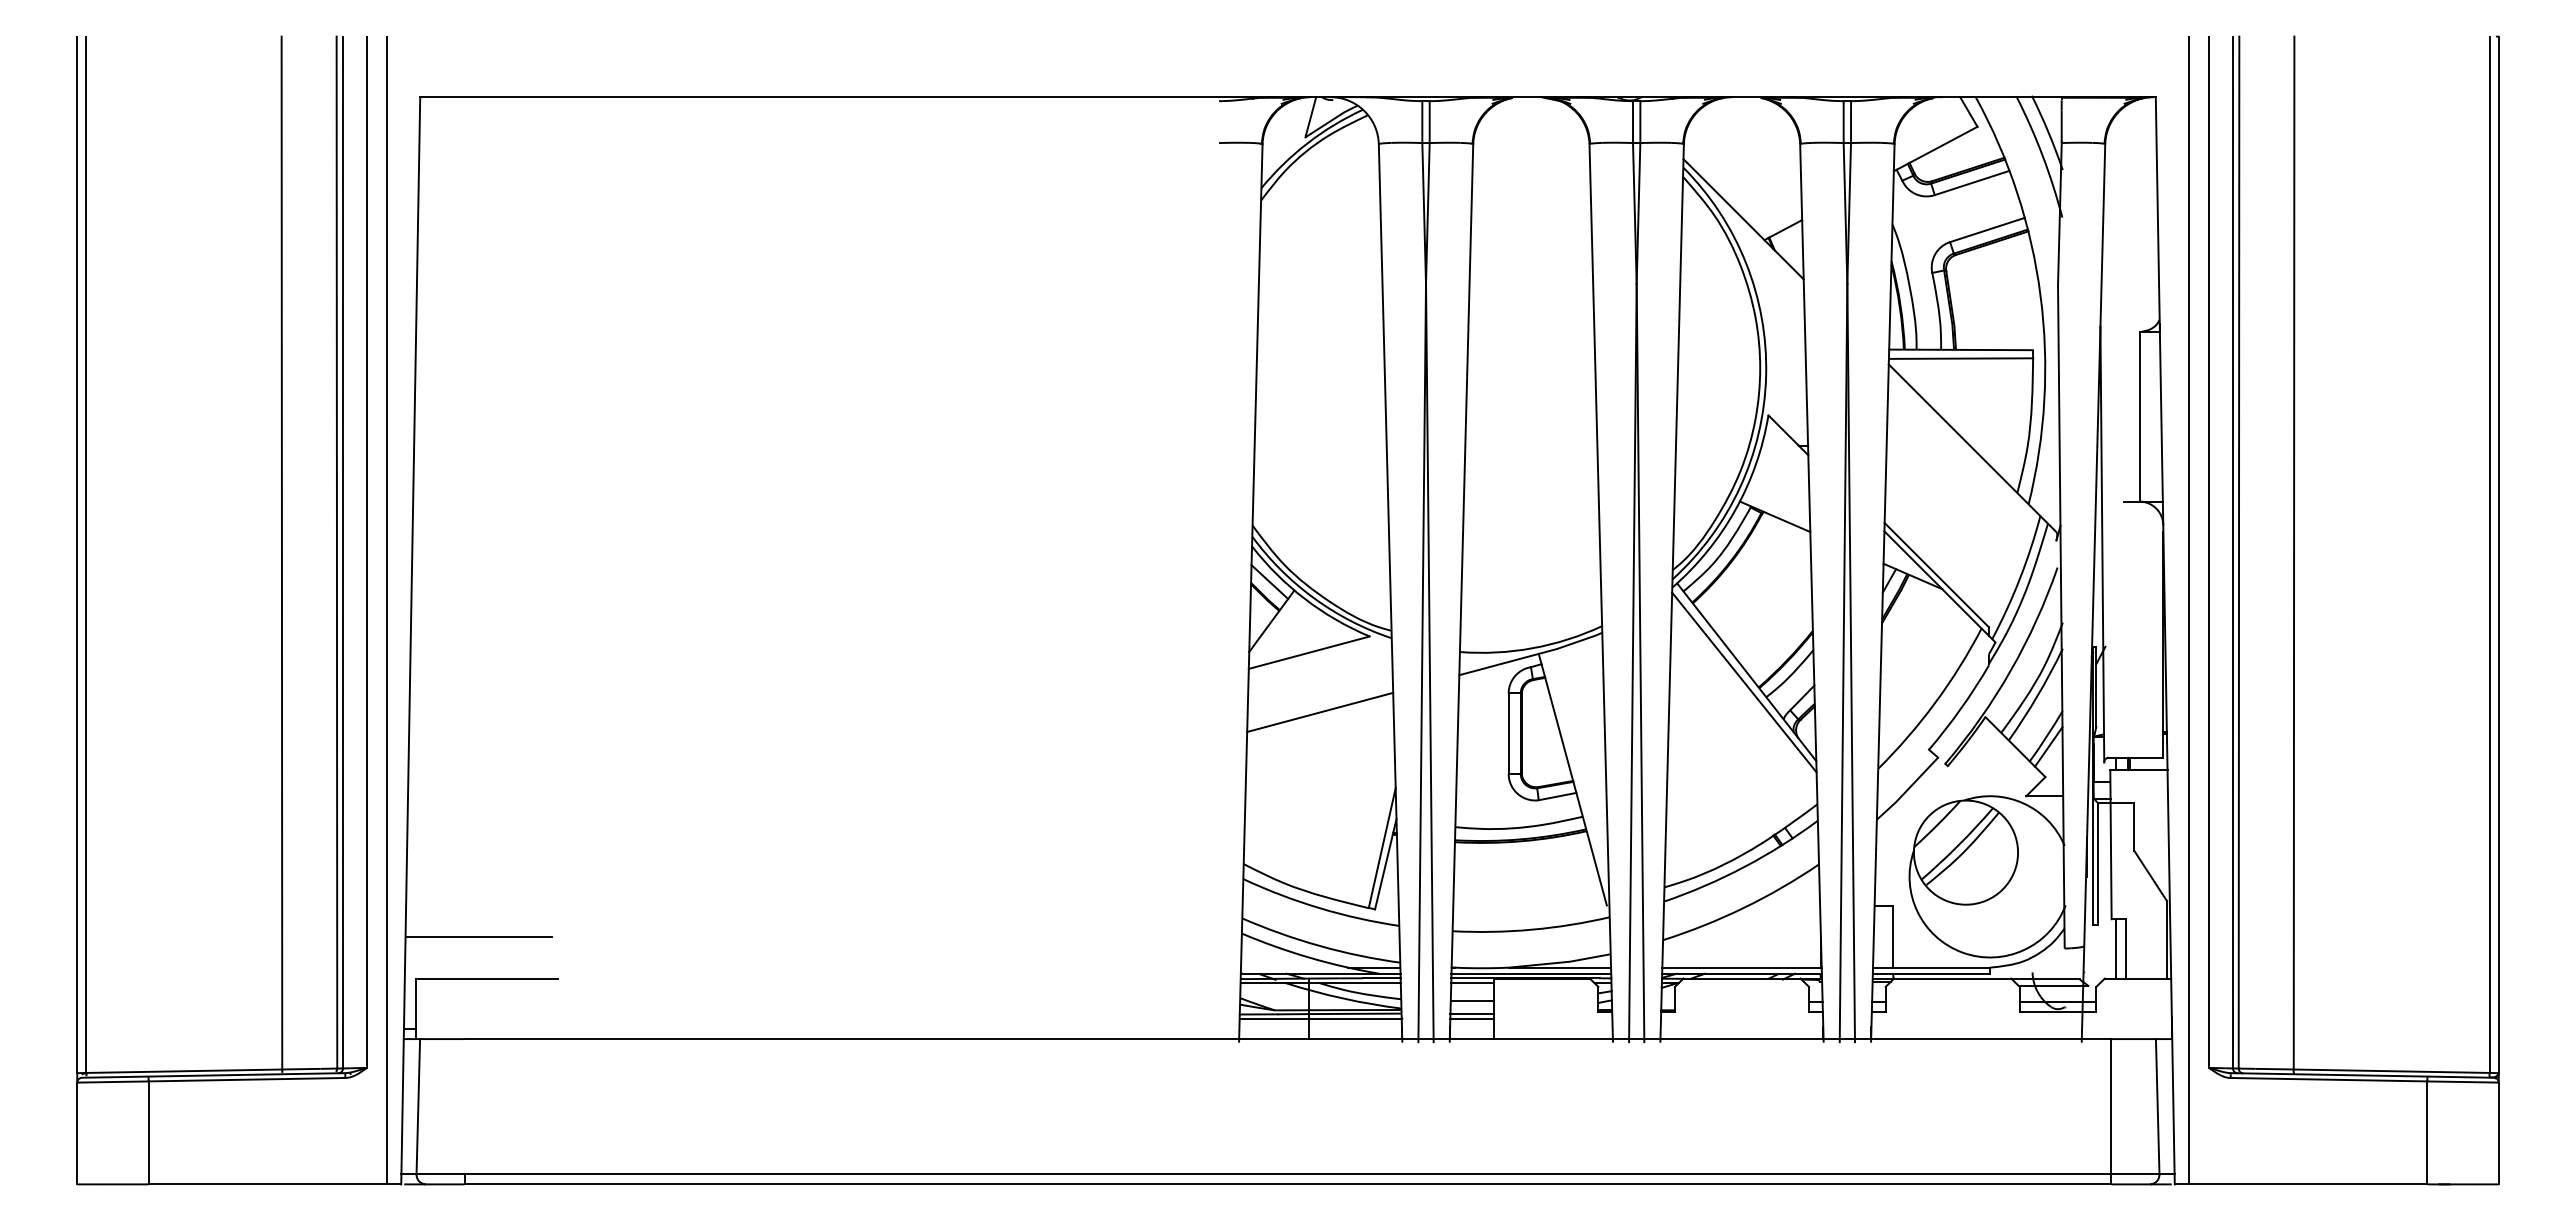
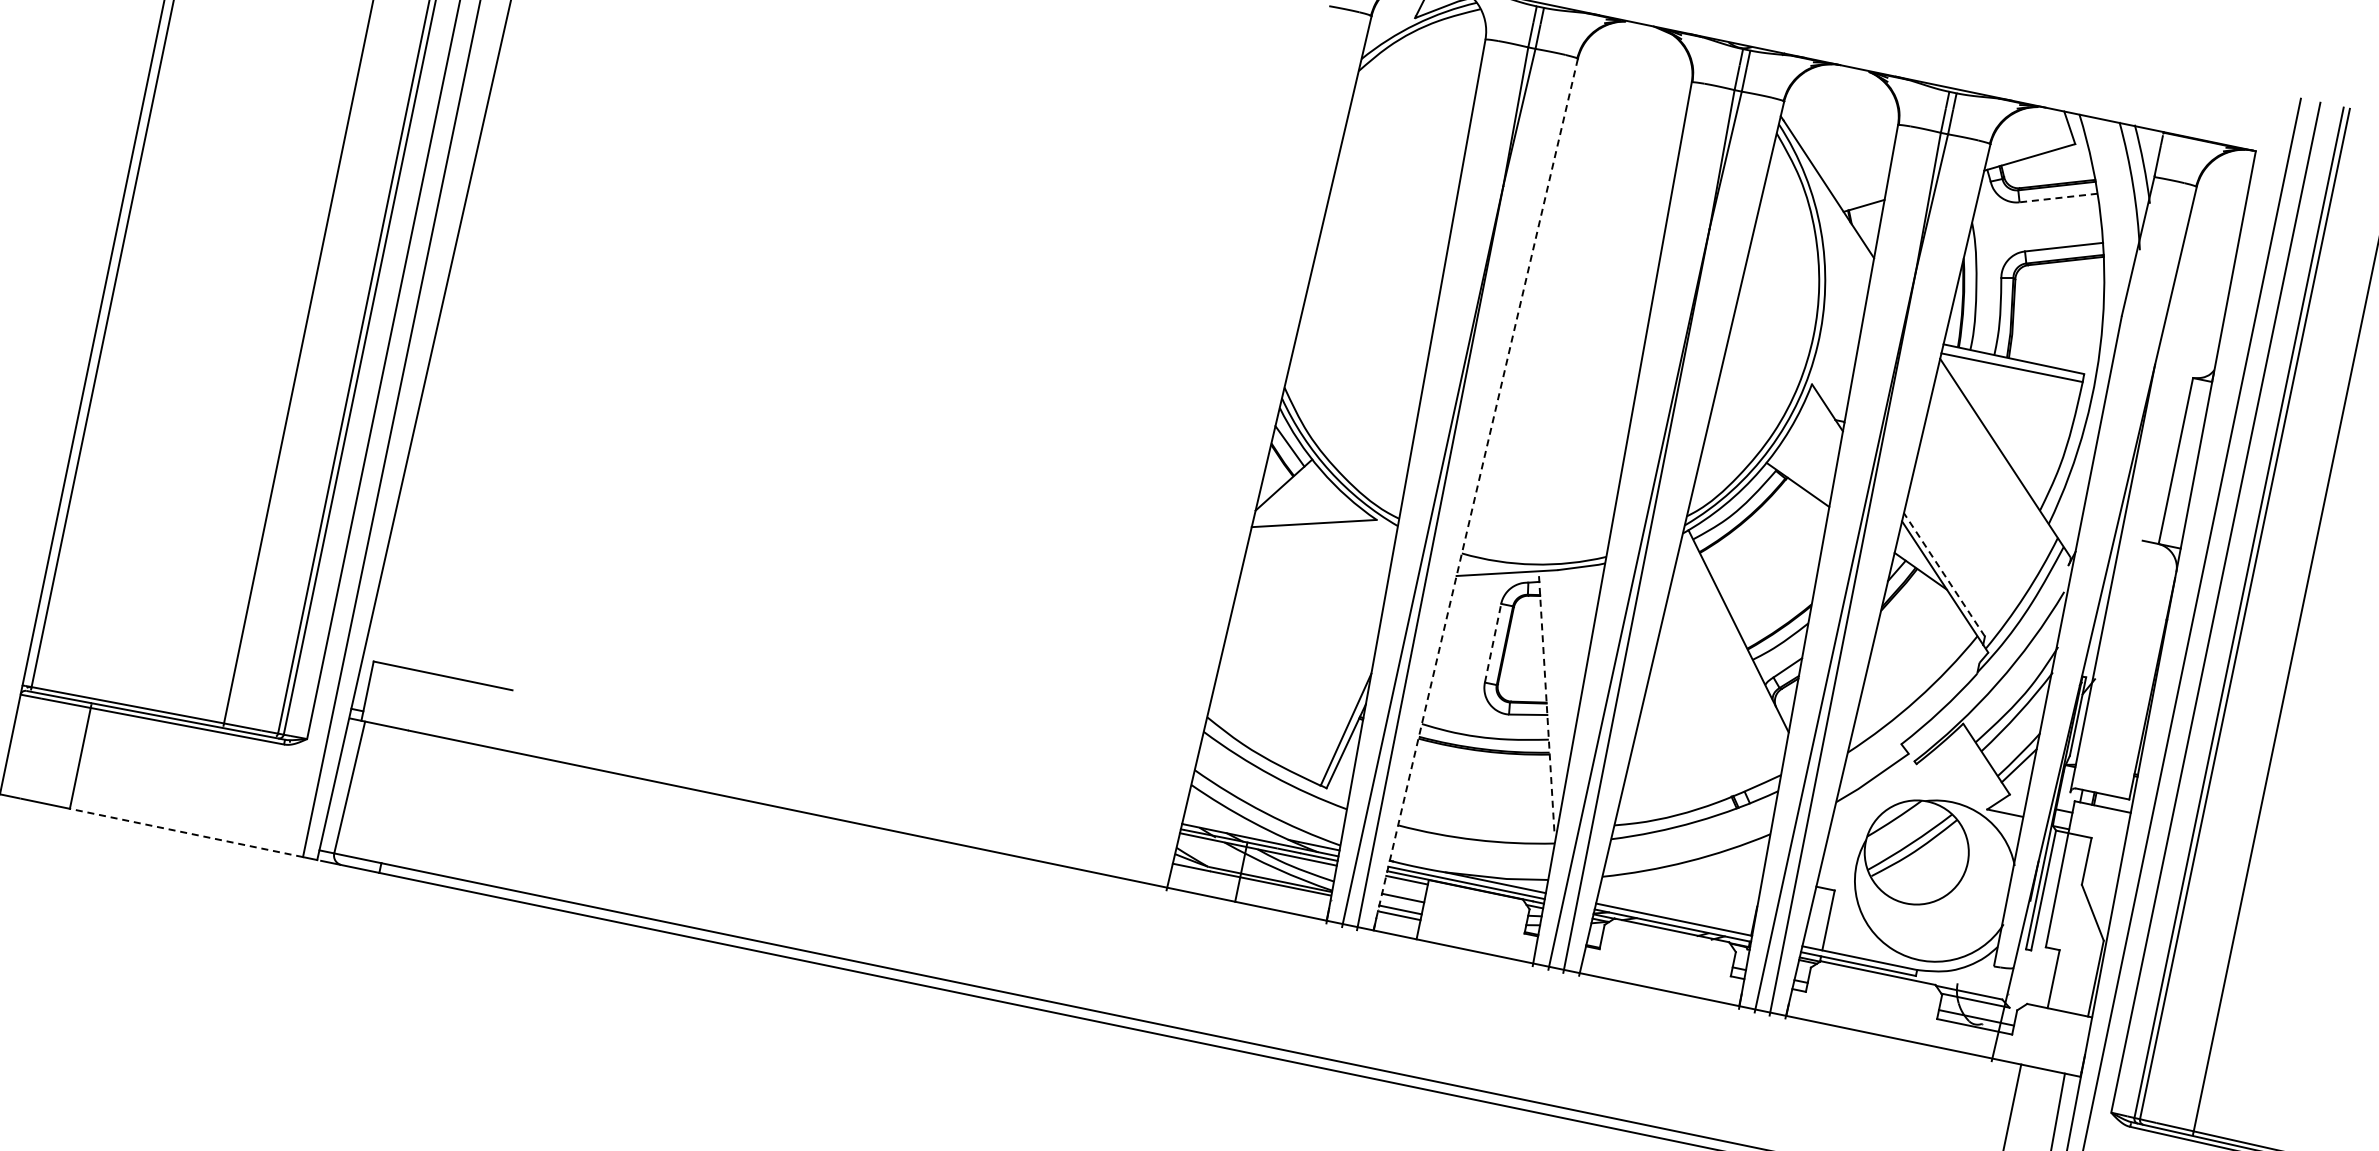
line: (1971, 183) -> (2057, 198), solid -> dashed
line: (1936, 575) -> (1944, 575), solid -> dashed
line: (1461, 593) -> (1475, 496), solid -> dashed
line: (1744, 682) -> (1734, 640), removed
line: (1320, 712) -> (1313, 584), removed
line: (1508, 733) -> (1492, 643), solid -> dashed
line: (1572, 779) -> (1546, 701), solid -> dashed
line: (478, 937) -> (442, 633), removed
line: (2115, 948) -> (2043, 976), removed
line: (1320, 1019) -> (1250, 885), removed
line: (267, 1184) -> (186, 833), solid -> dashed

